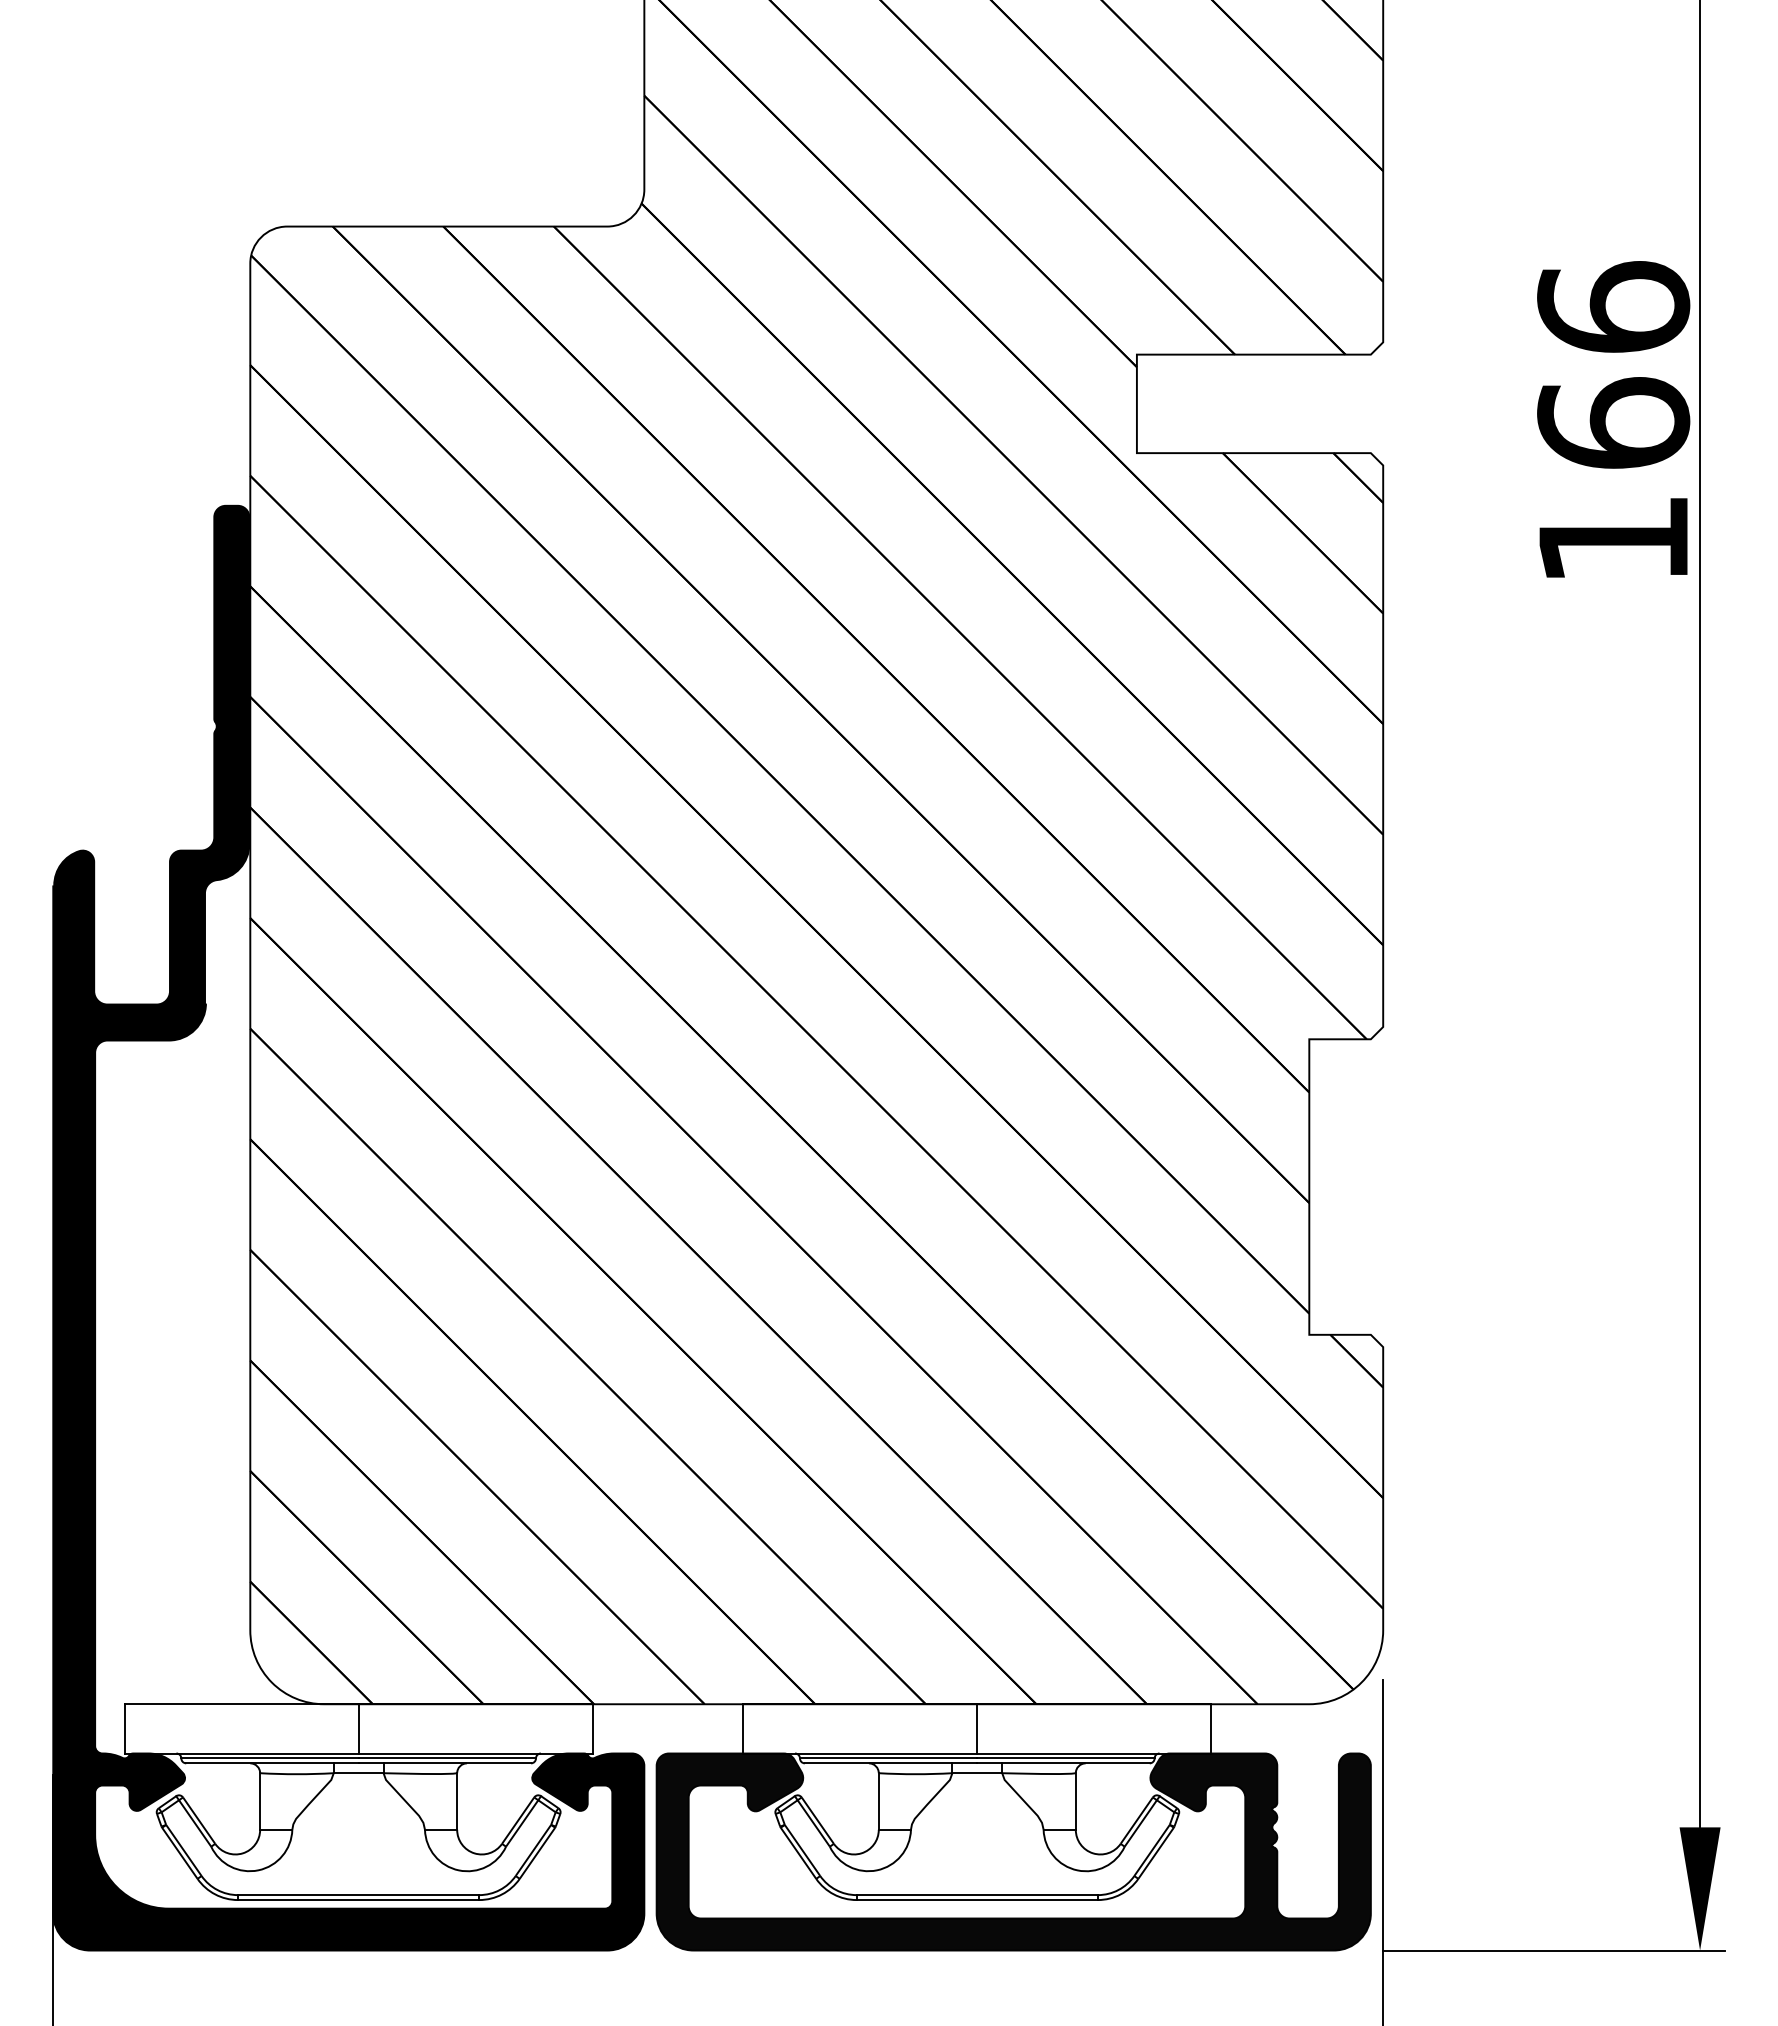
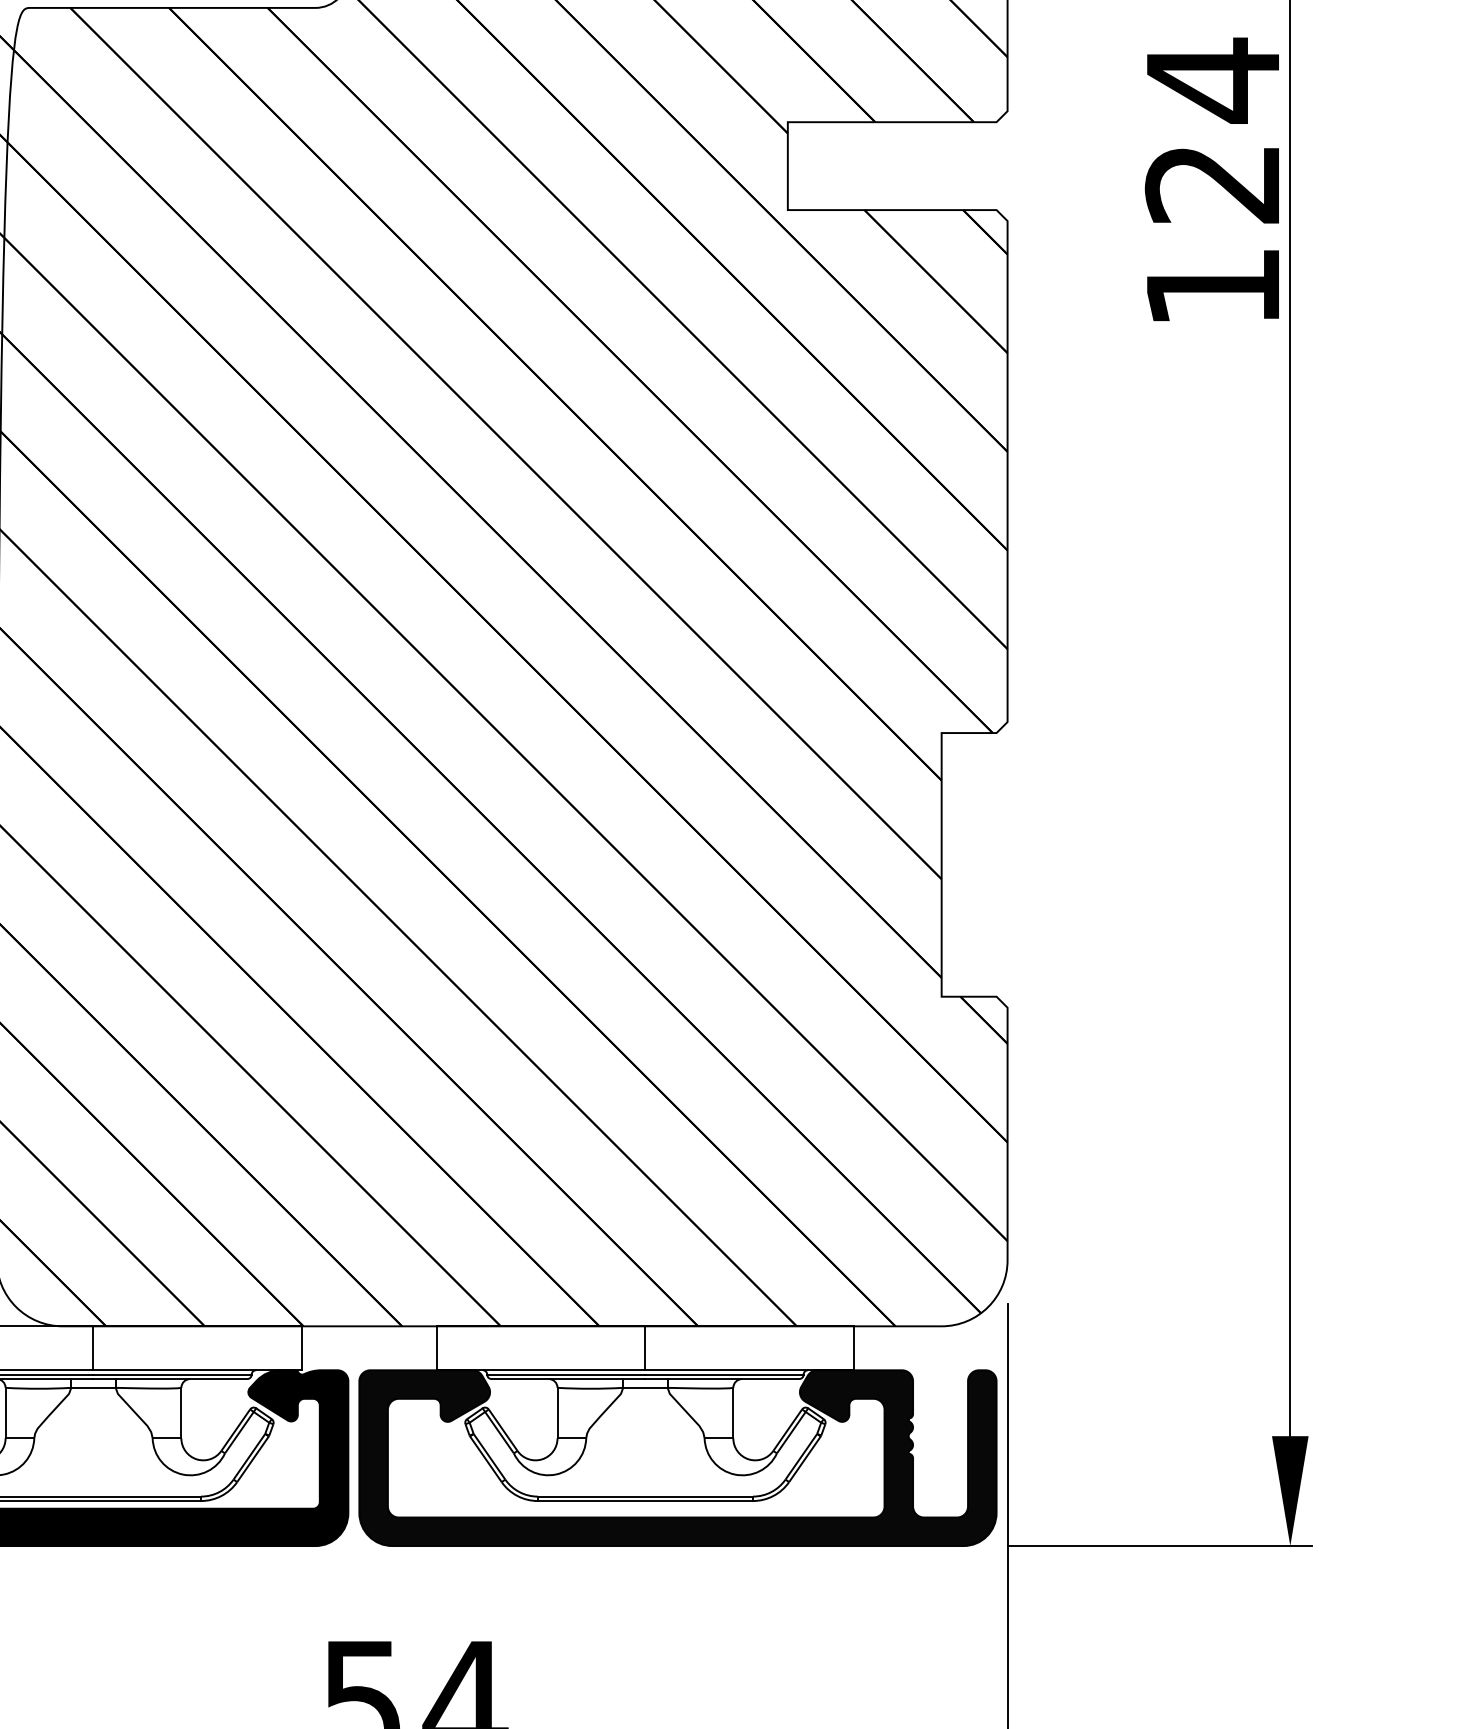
text: (1613, 363) -> (1213, 130), 166 -> 124

